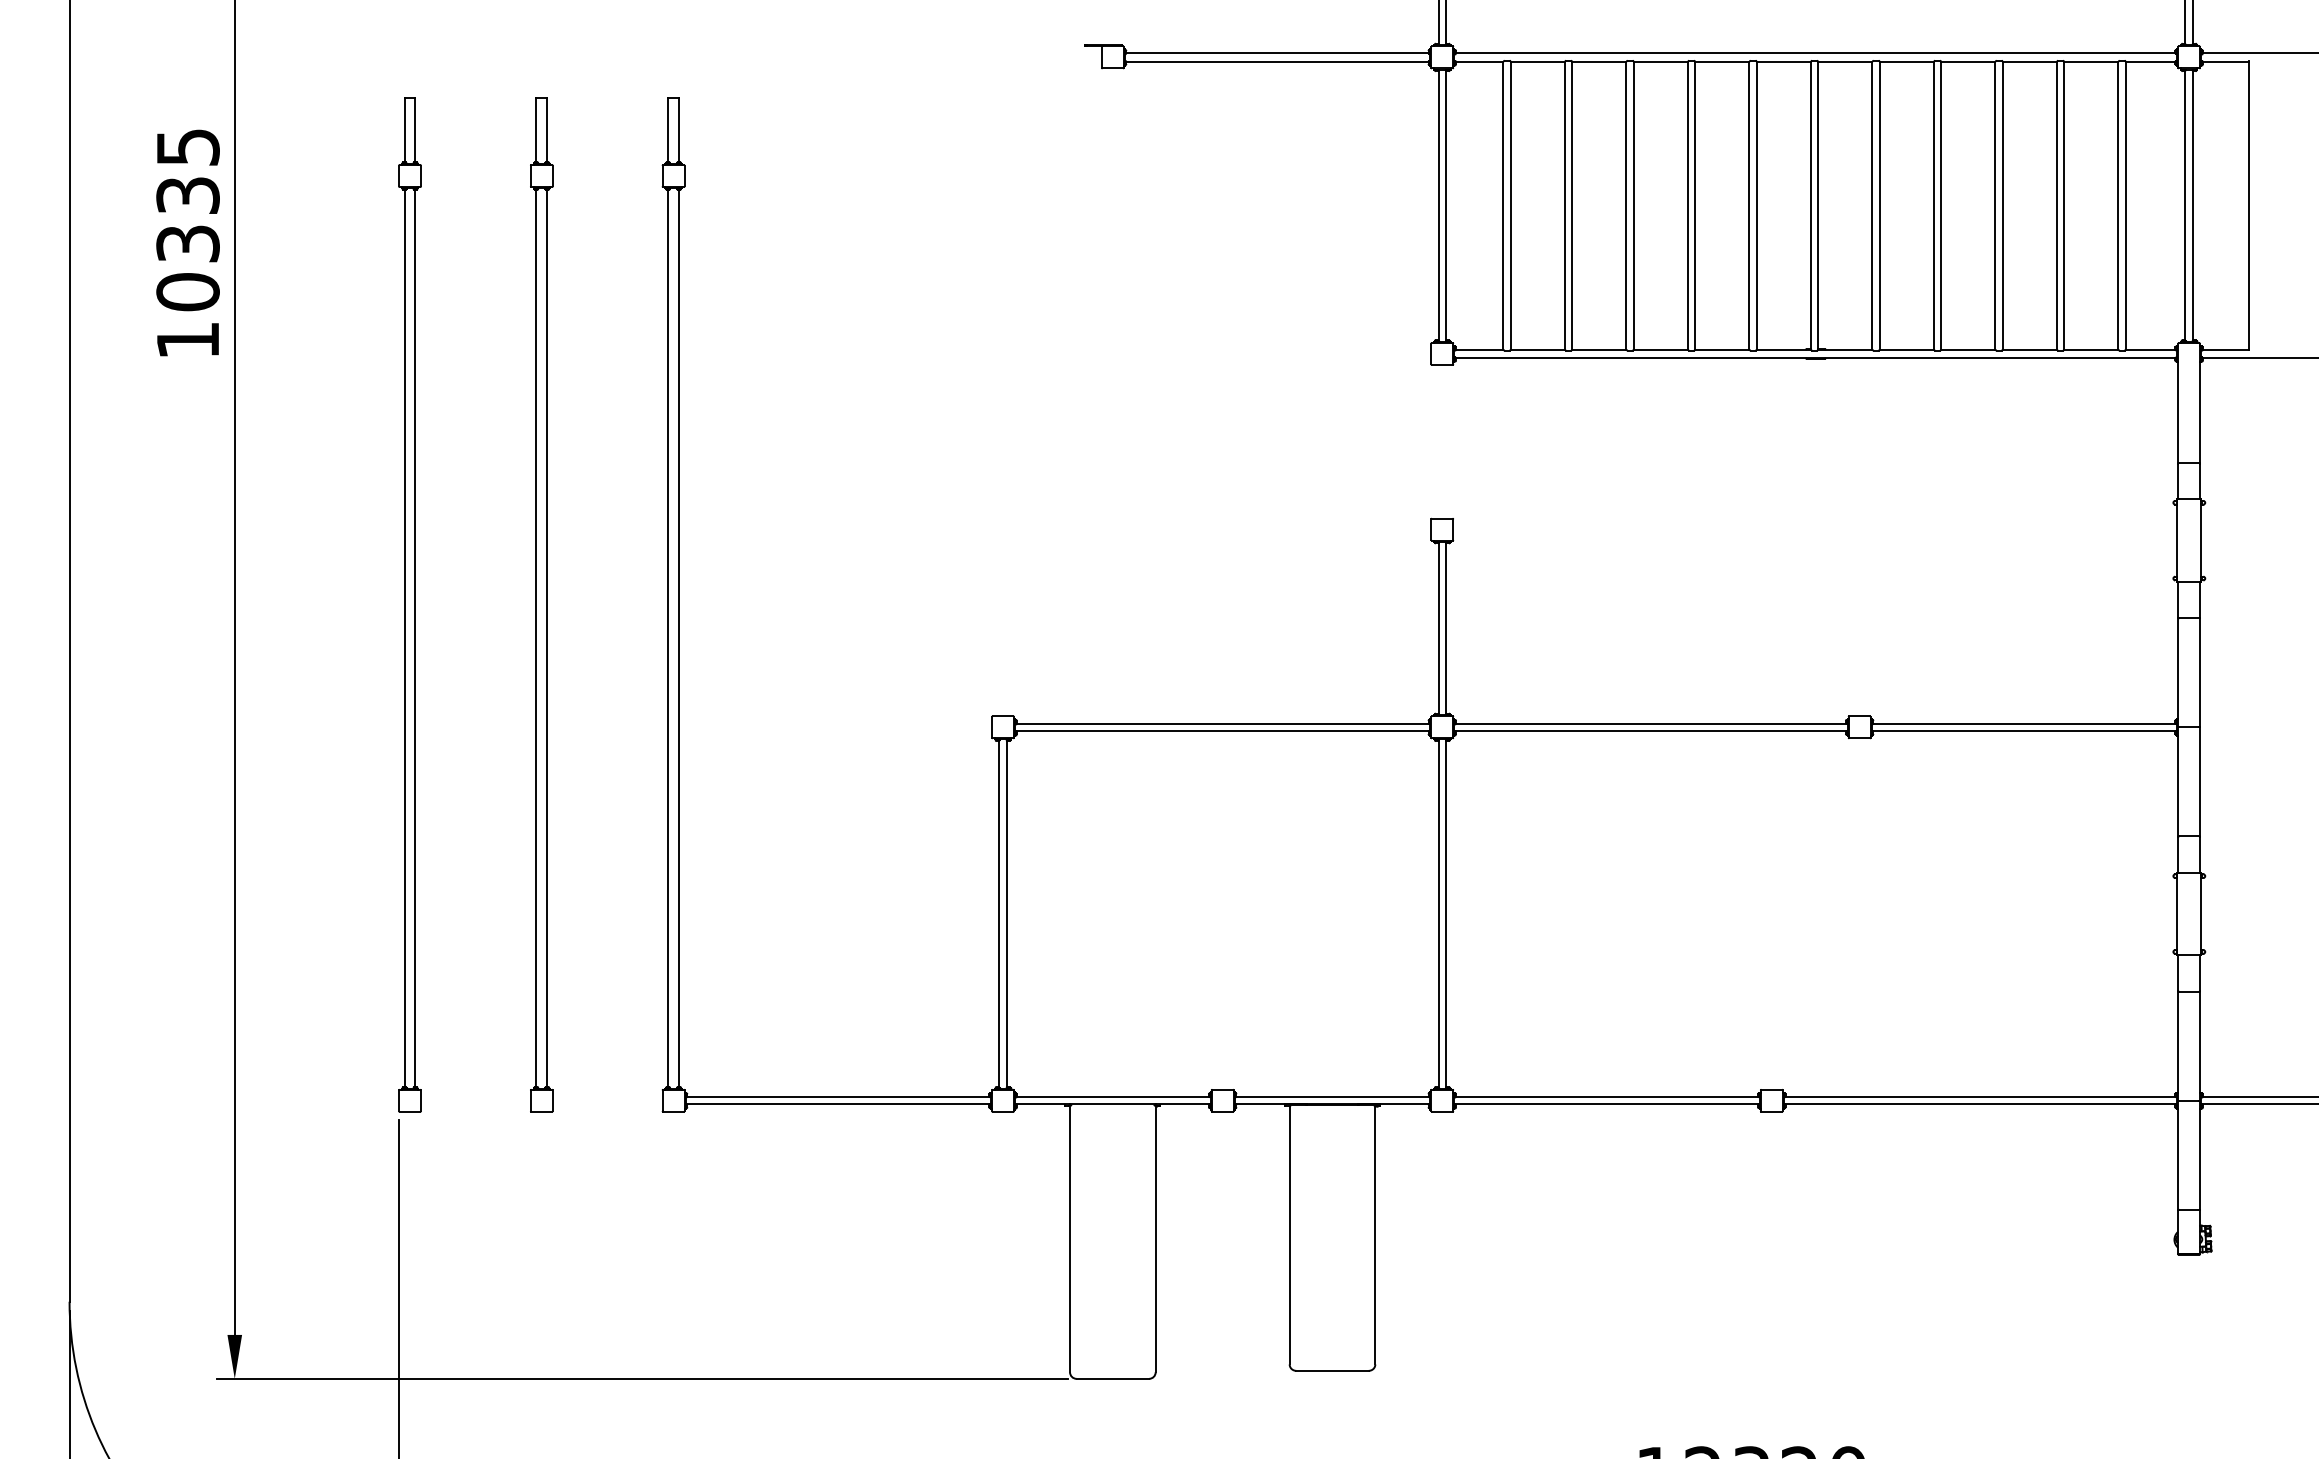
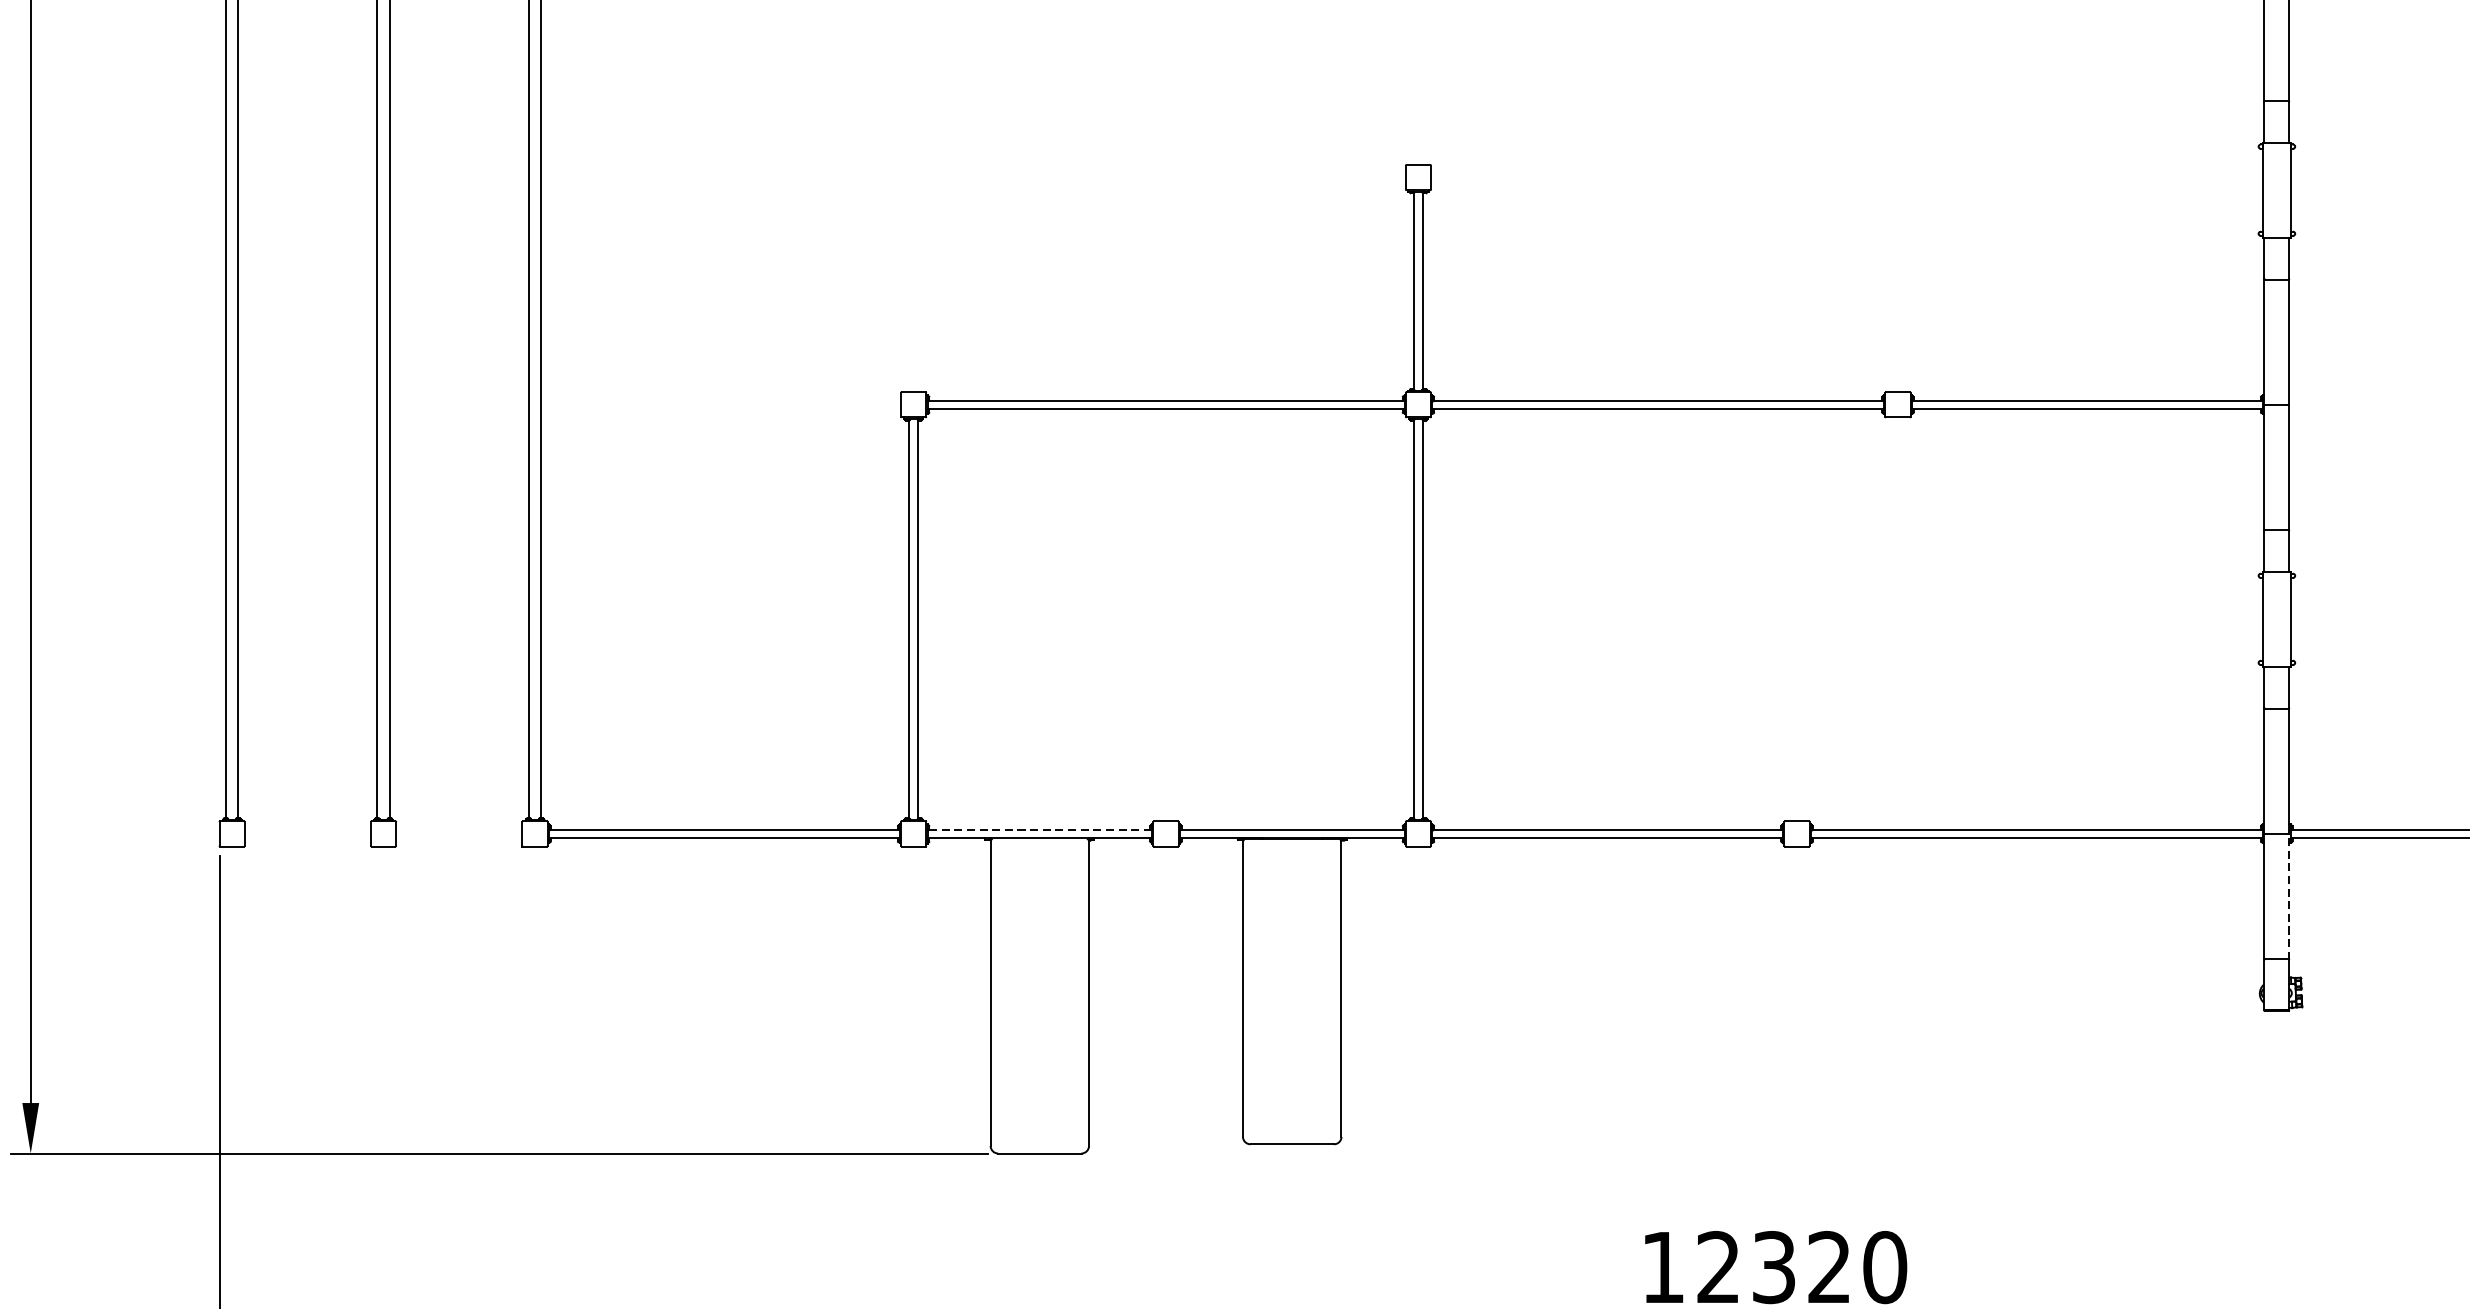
line: (1113, 1097) -> (1040, 830), solid -> dashed
line: (2200, 1155) -> (2289, 896), solid -> dashed

